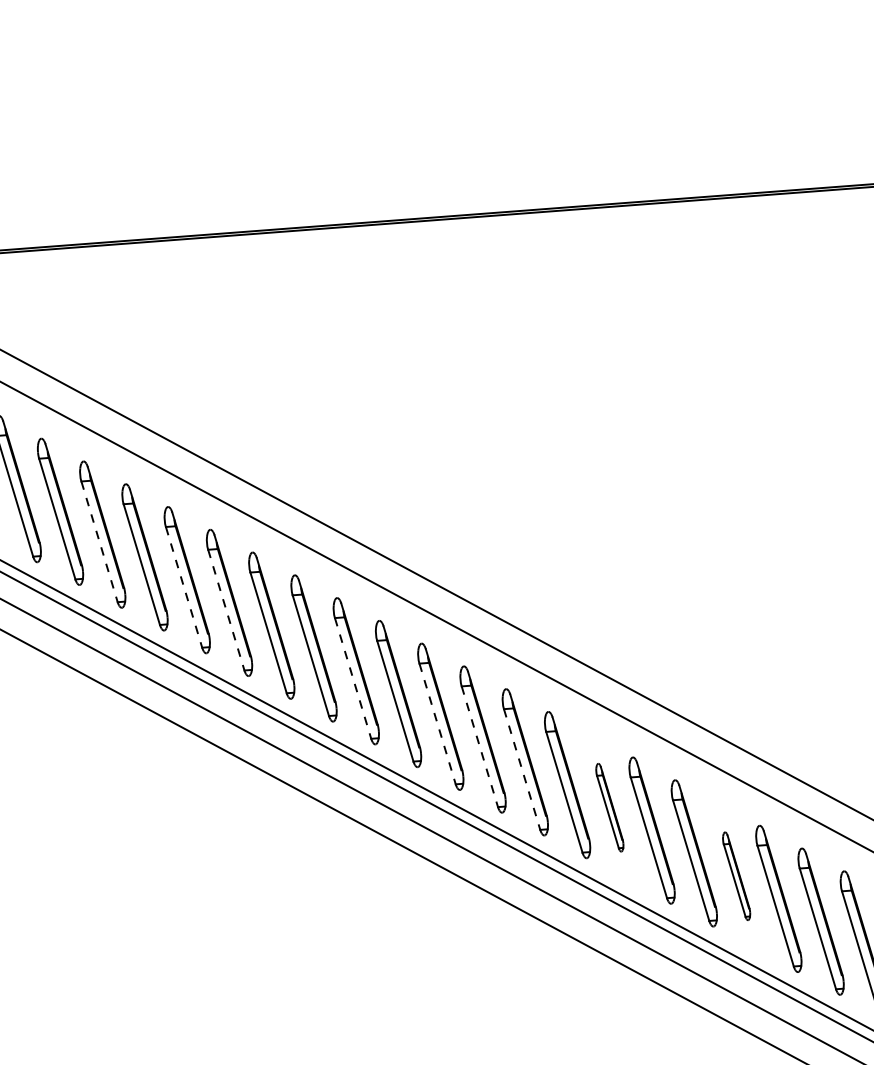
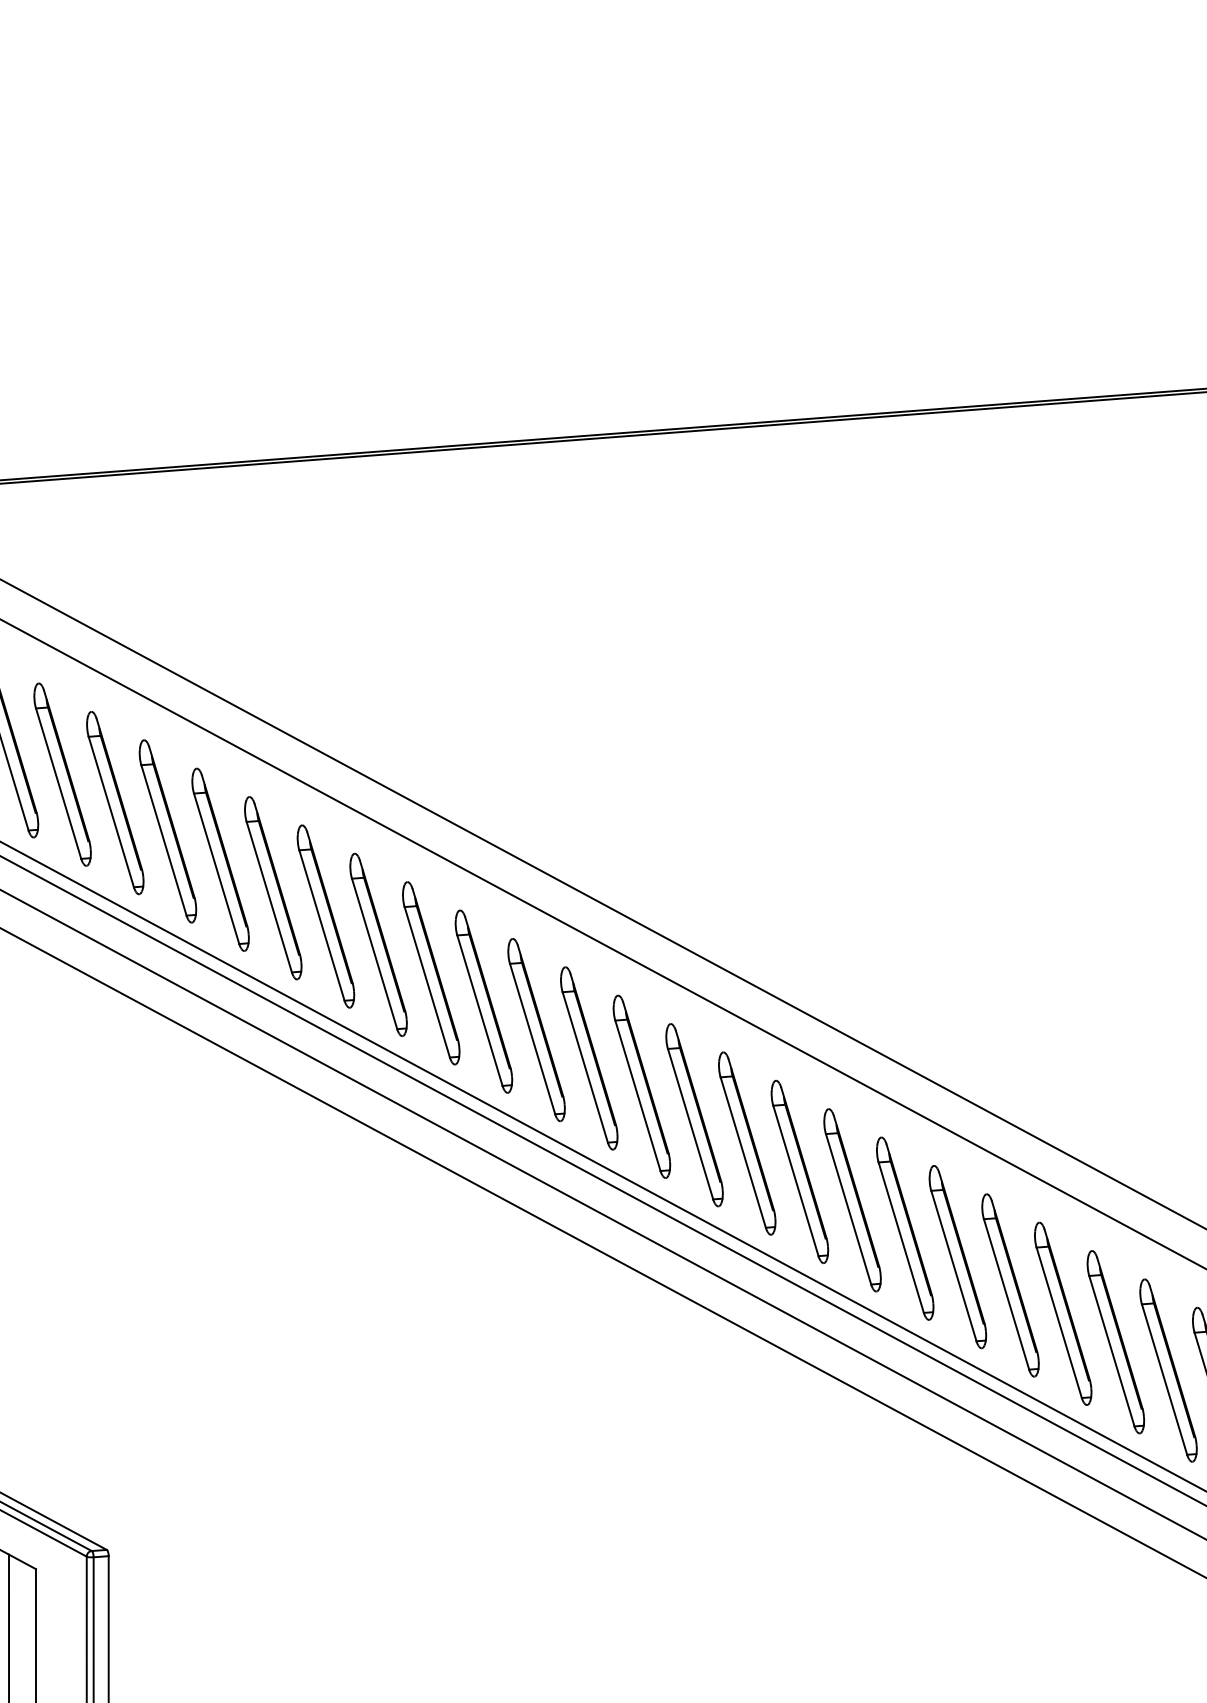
line: (99, 541) -> (163, 840), dashed -> solid
line: (184, 587) -> (269, 897), dashed -> solid
line: (225, 610) -> (321, 925), dashed -> solid
line: (352, 678) -> (479, 1010), dashed -> solid
line: (437, 724) -> (585, 1067), dashed -> solid
line: (479, 746) -> (637, 1095), dashed -> solid
line: (522, 769) -> (690, 1124), dashed -> solid
part: (609, 807) -> (799, 1171), size x1.67
part: (736, 876) -> (957, 1257), size x1.67

